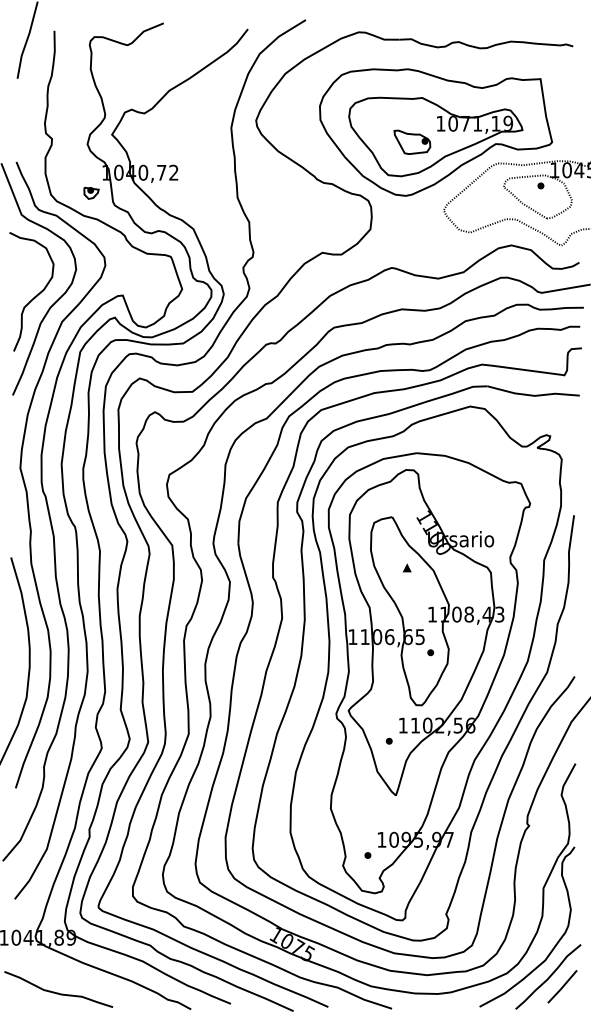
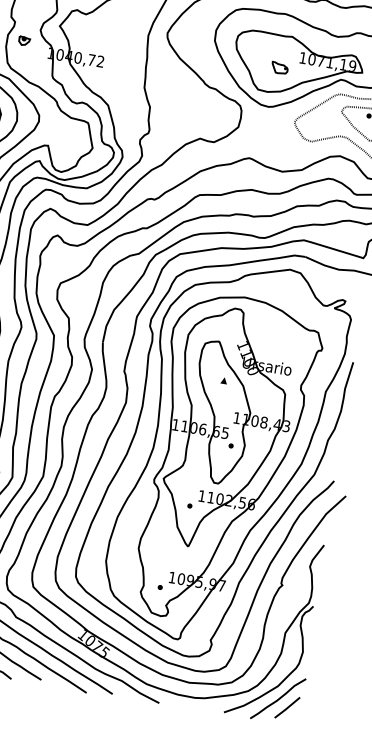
part: (412, 141) -> (279, 67), size x0.6
part: (91, 192) -> (24, 40), moved

